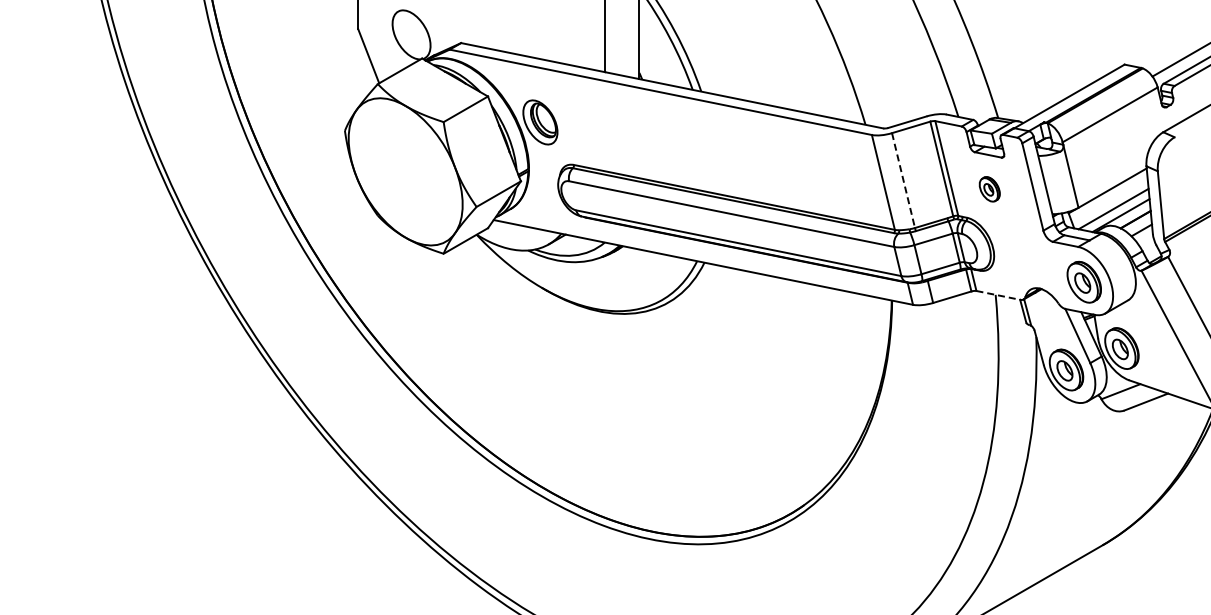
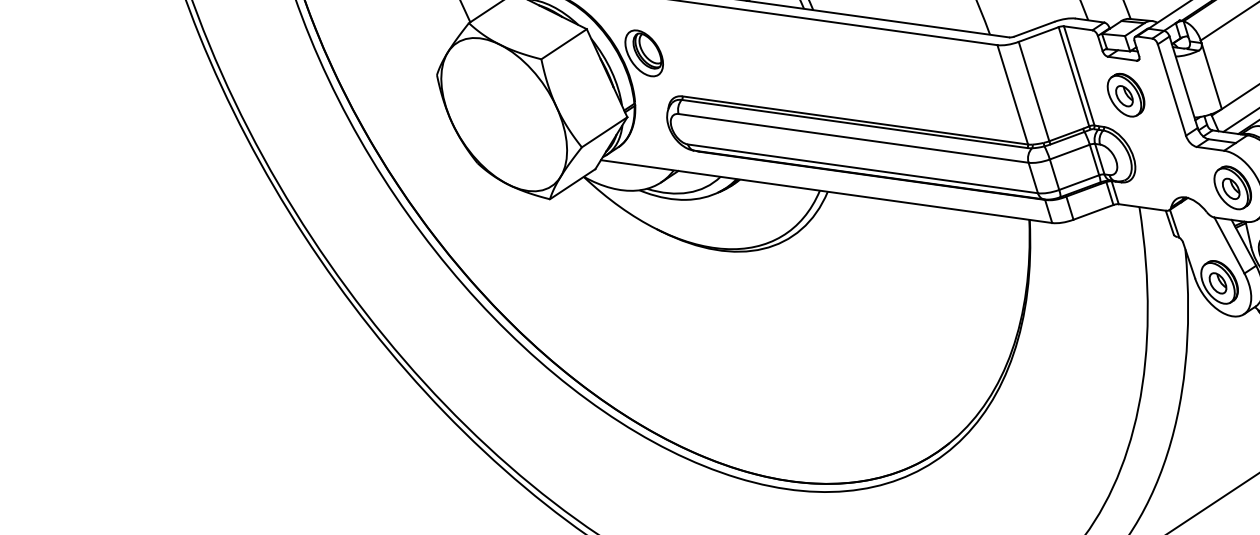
line: (903, 180) -> (1034, 91), dashed -> solid
part: (989, 189) -> (1126, 95), size x1.67
line: (998, 295) -> (1142, 207), dashed -> solid

